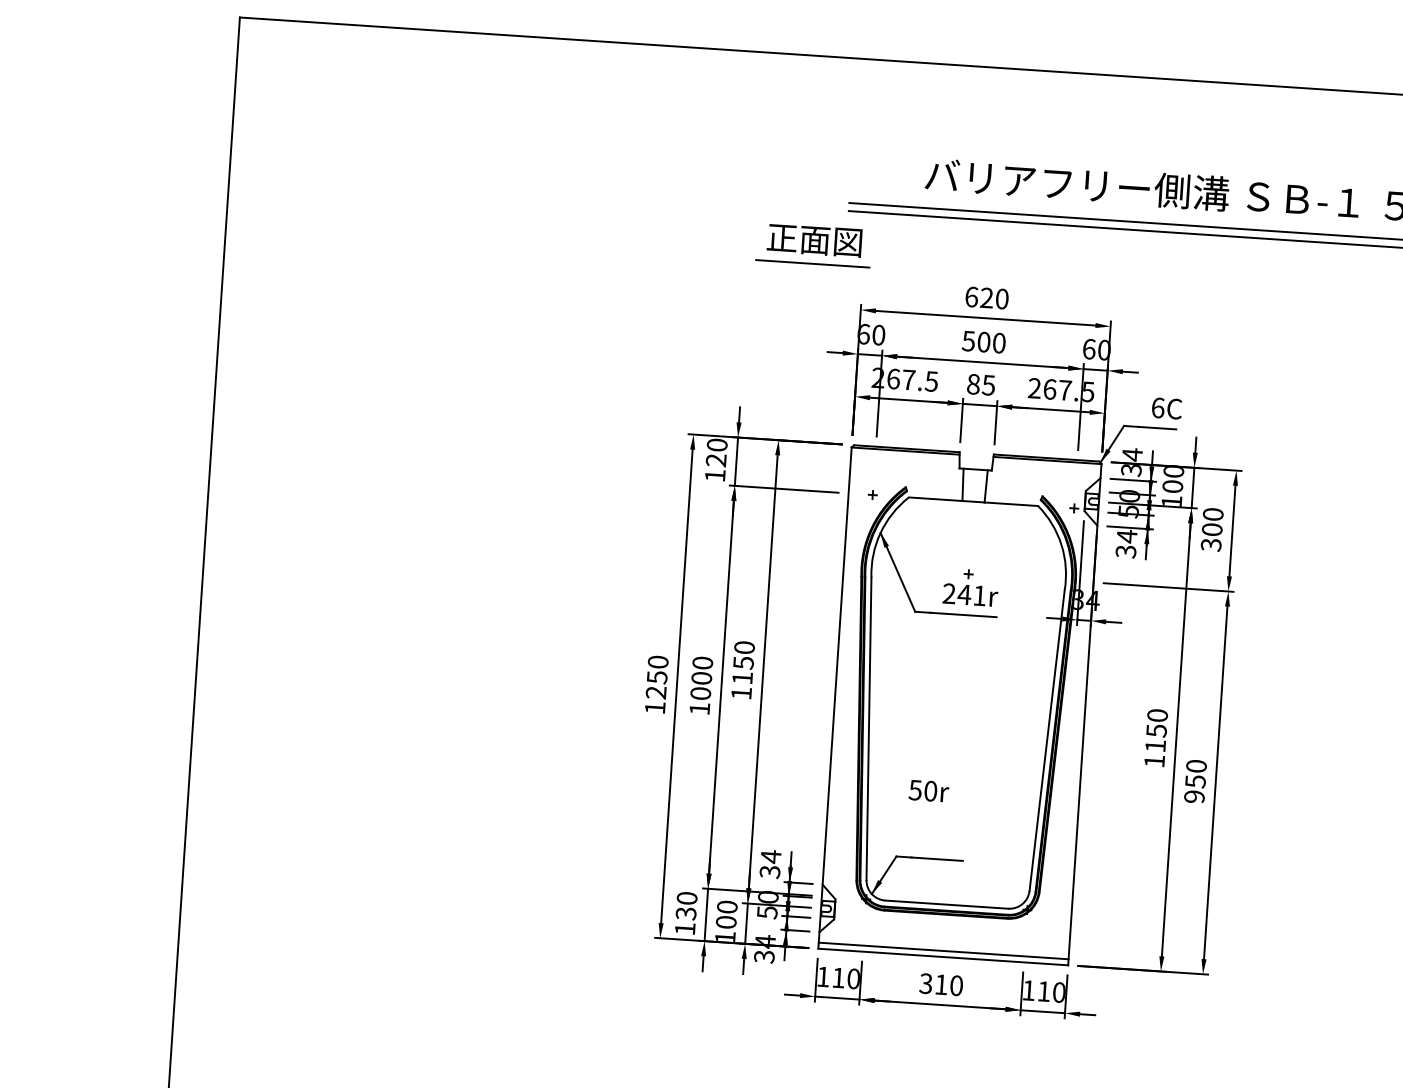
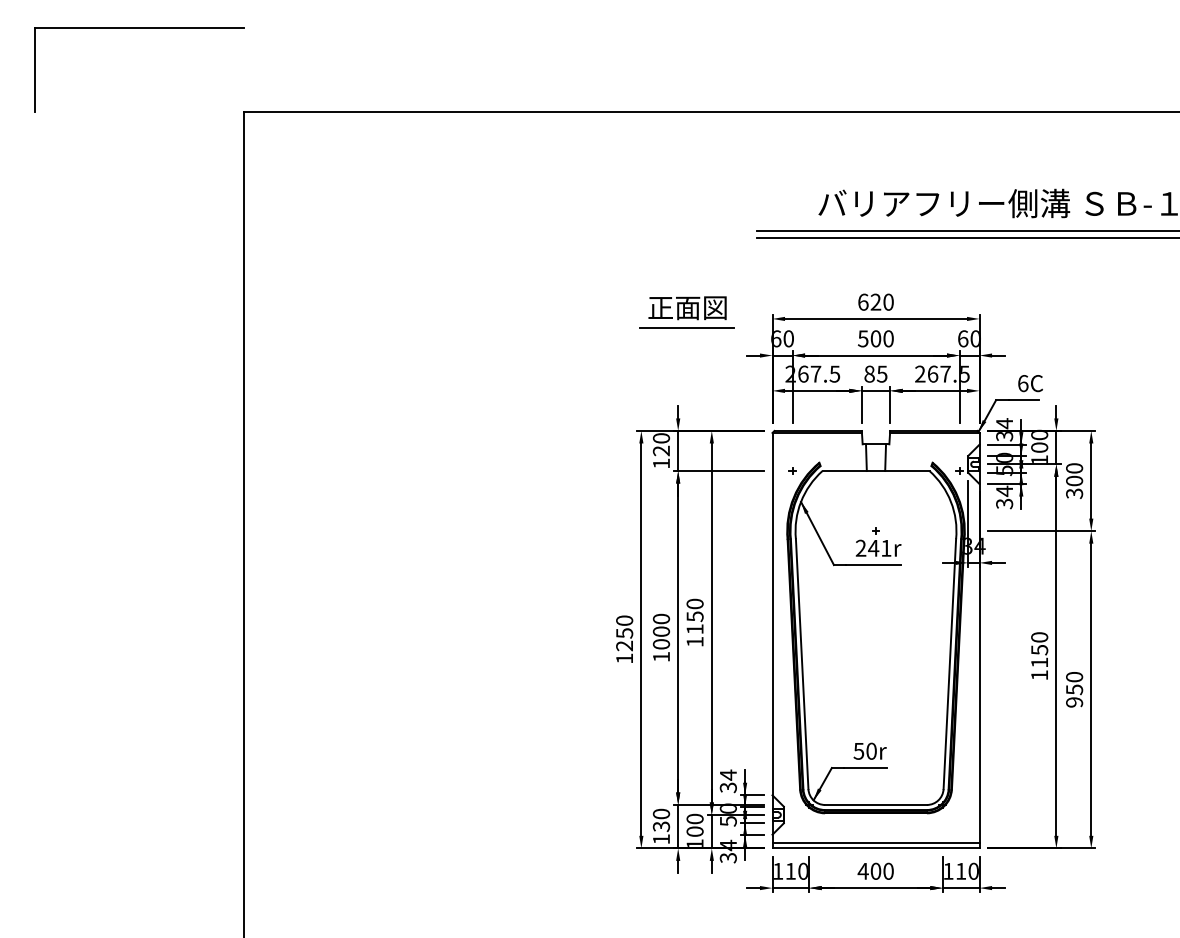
part: (812, 245) -> (686, 312), moved
text: (928, 790) -> (869, 750), moved
text: (933, 983) -> (869, 870), 310 -> 400

